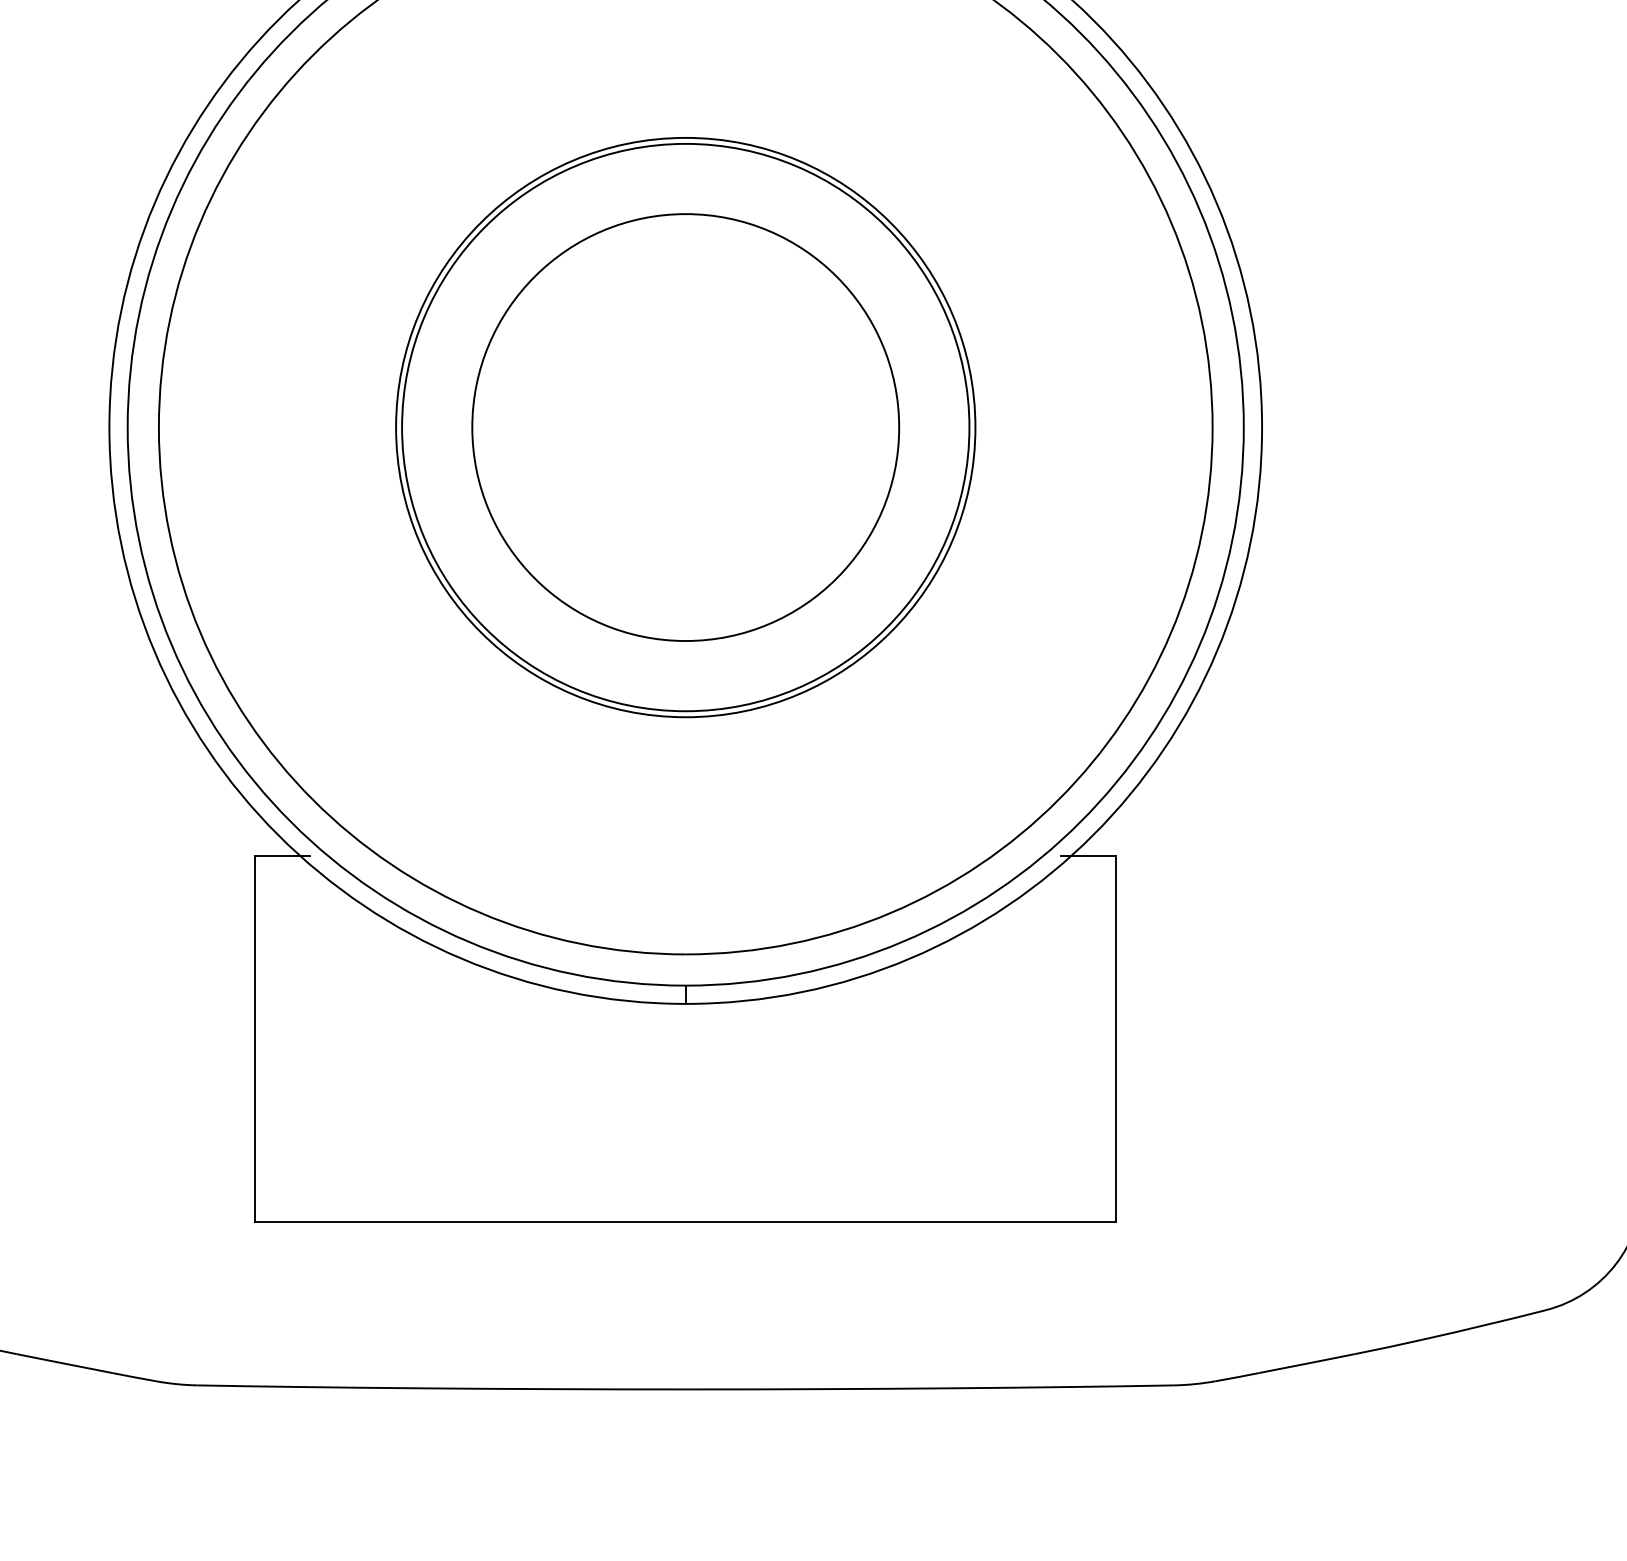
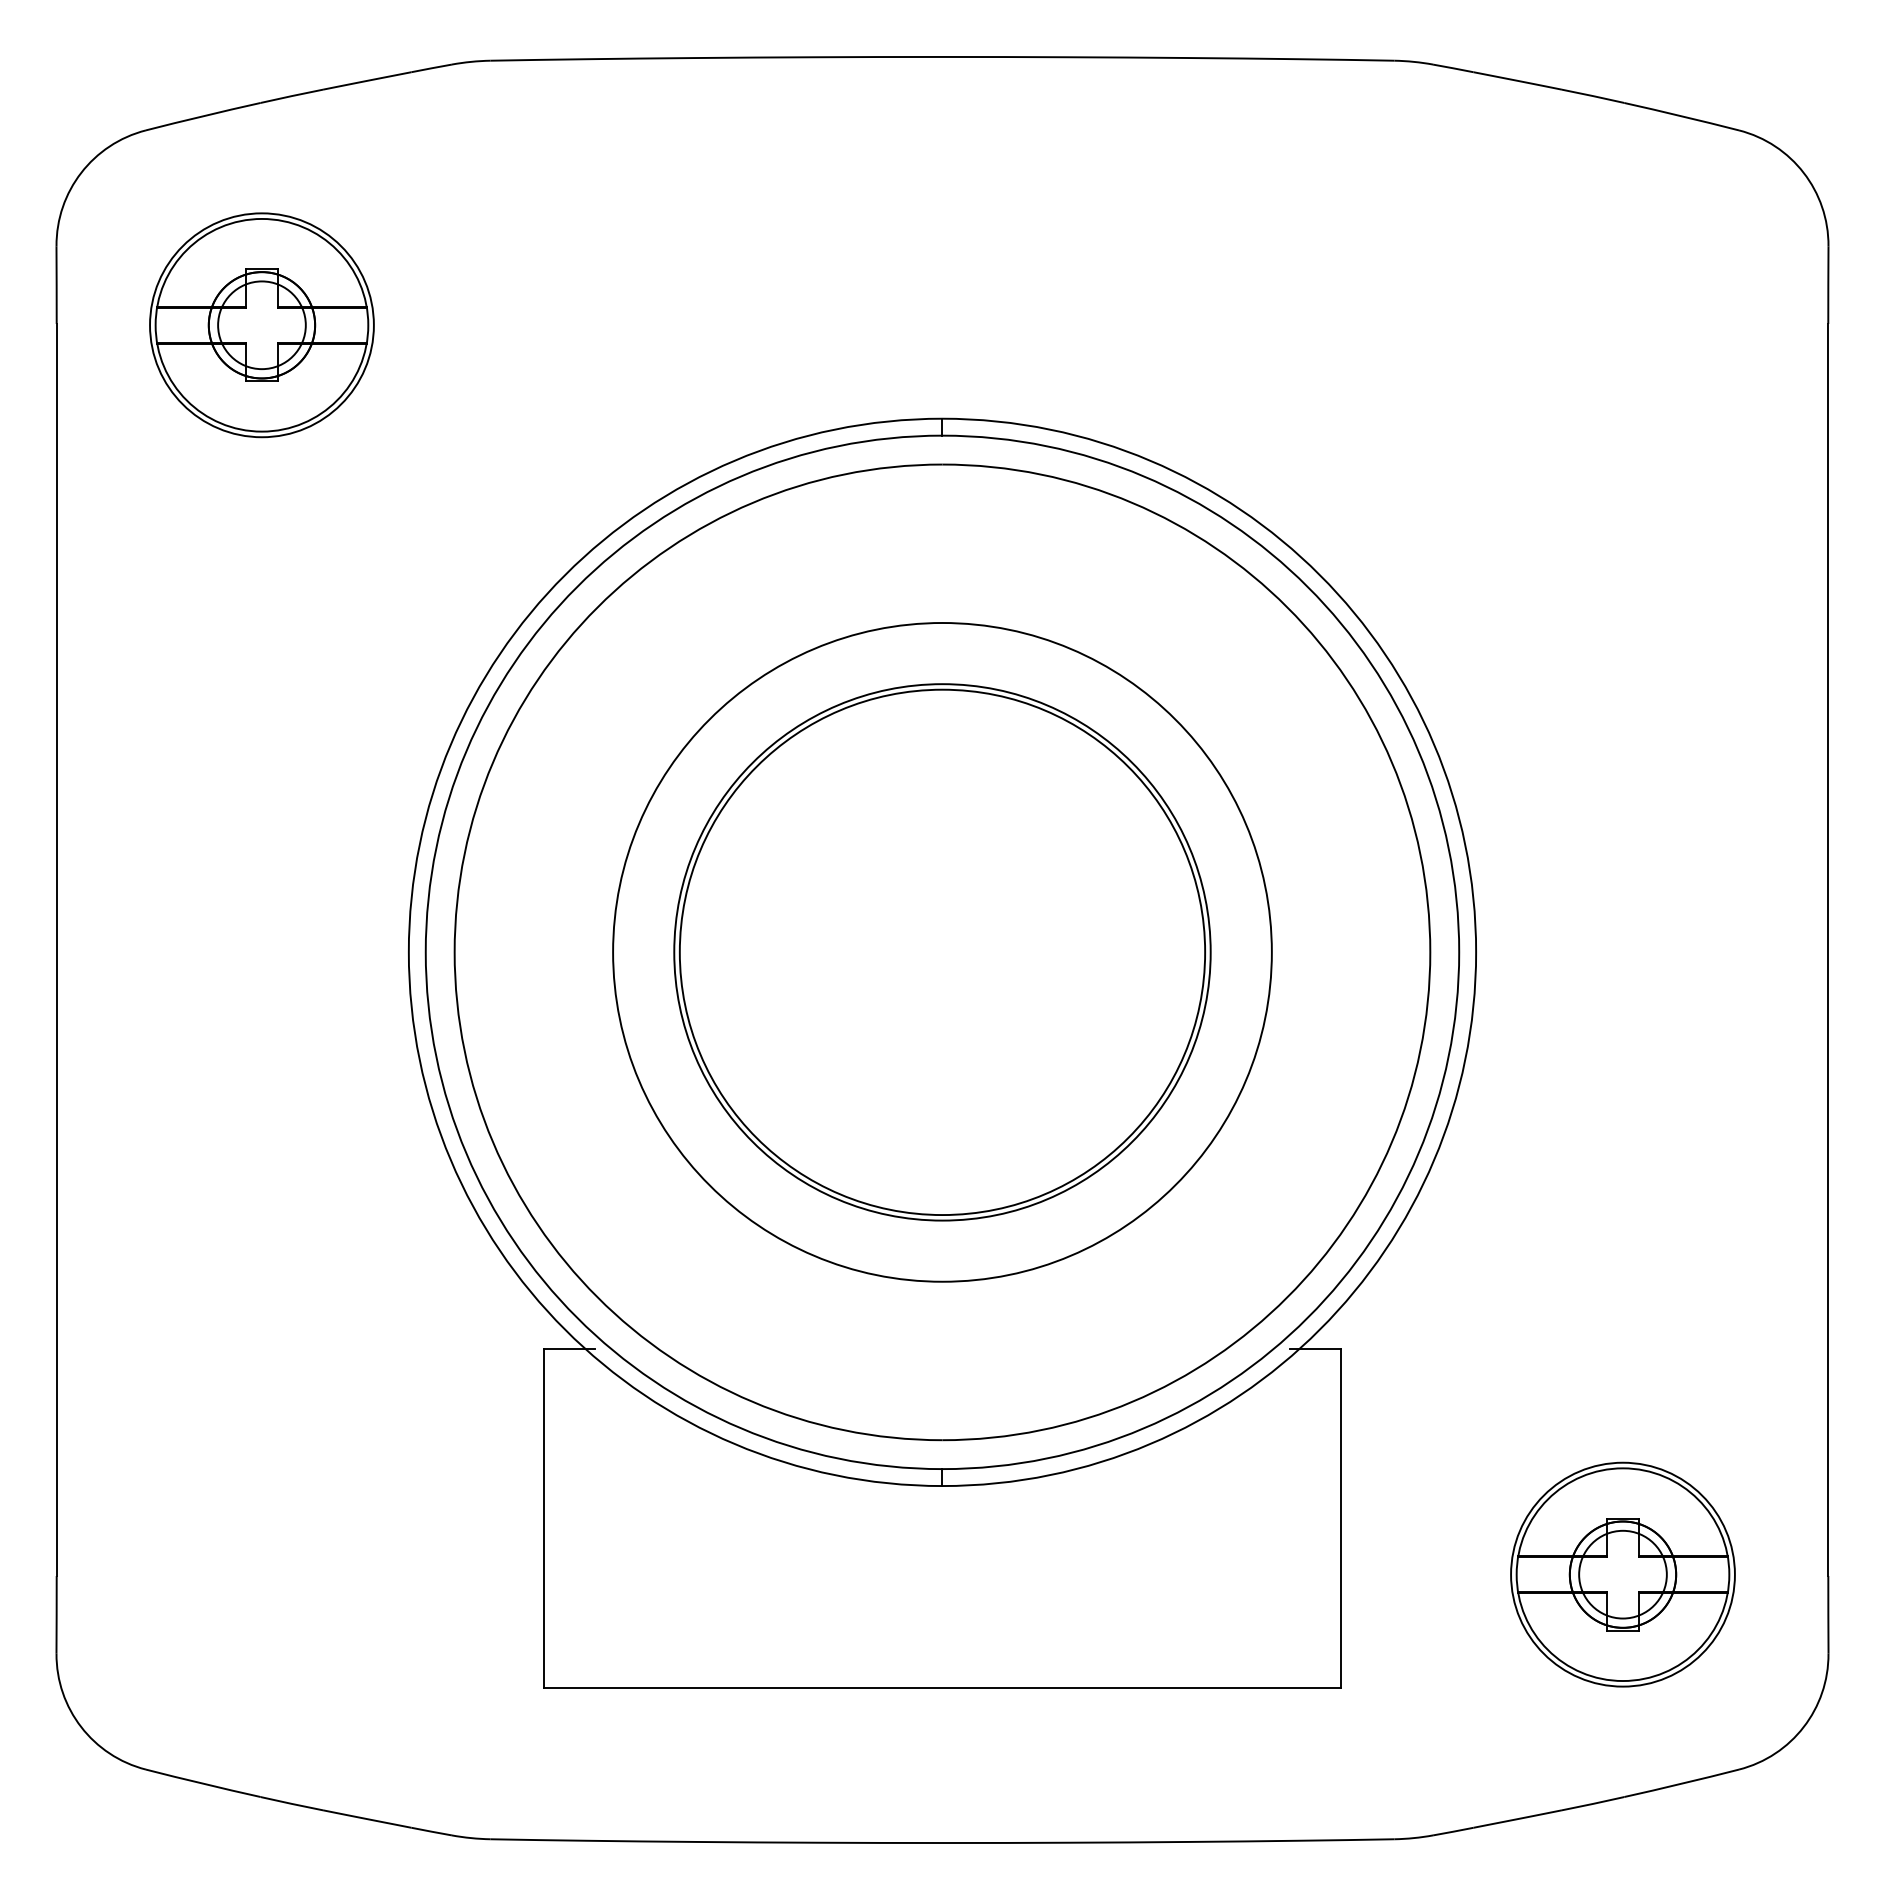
circle: (685, 427) -> (942, 952), size x1.67
part: (1420, 1099) -> (1622, 1574), added

